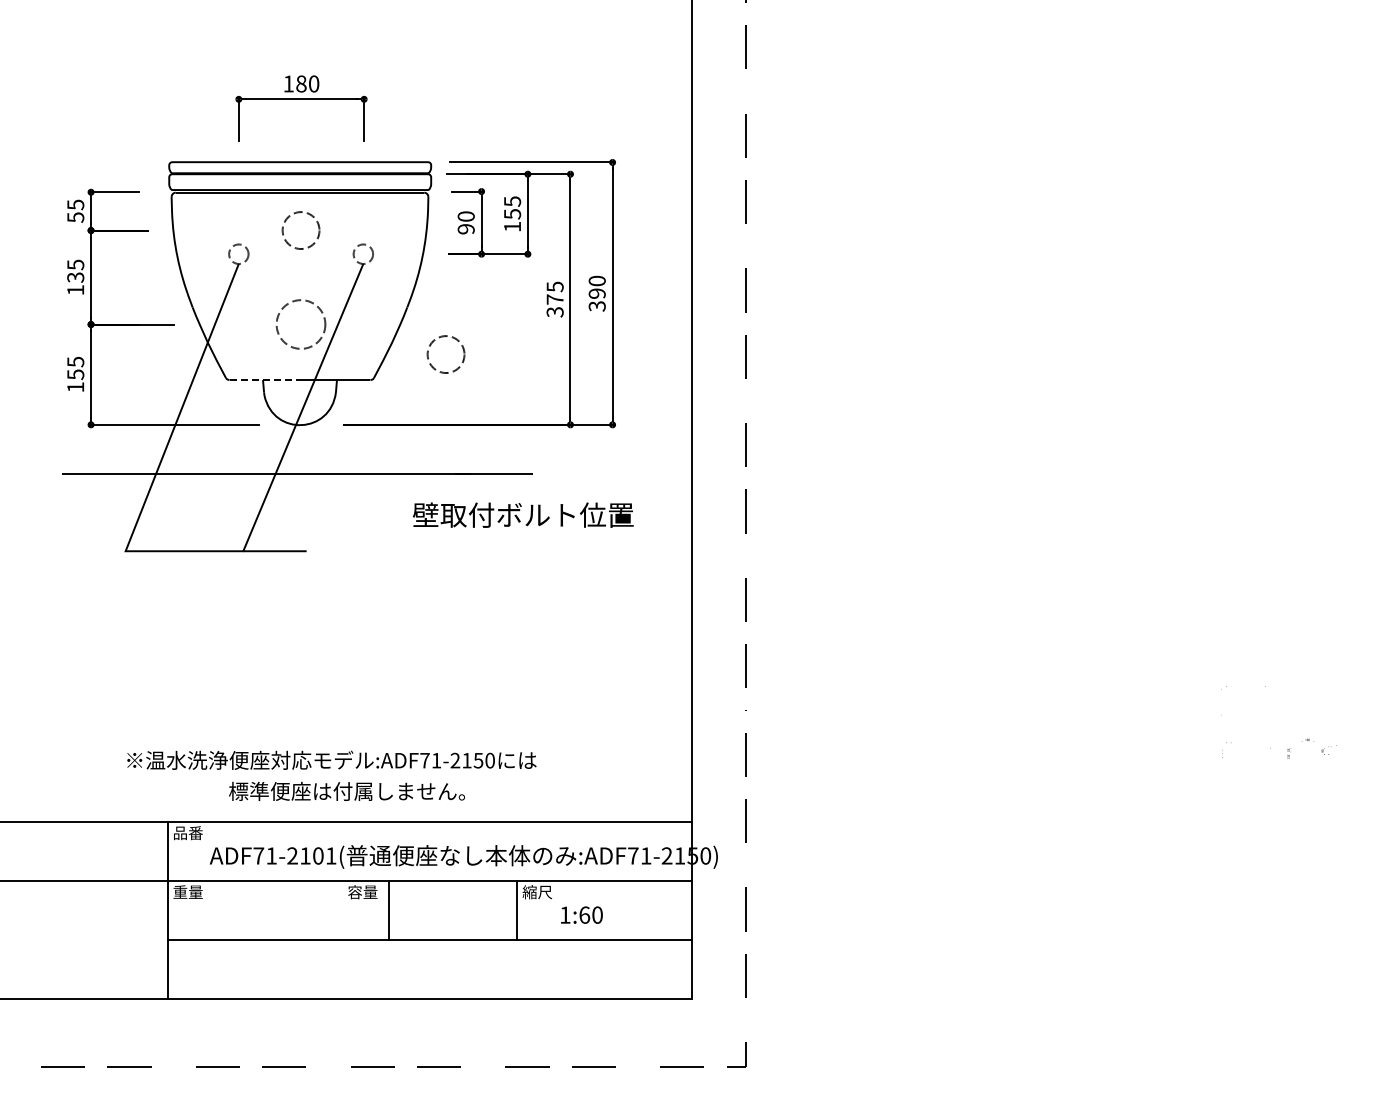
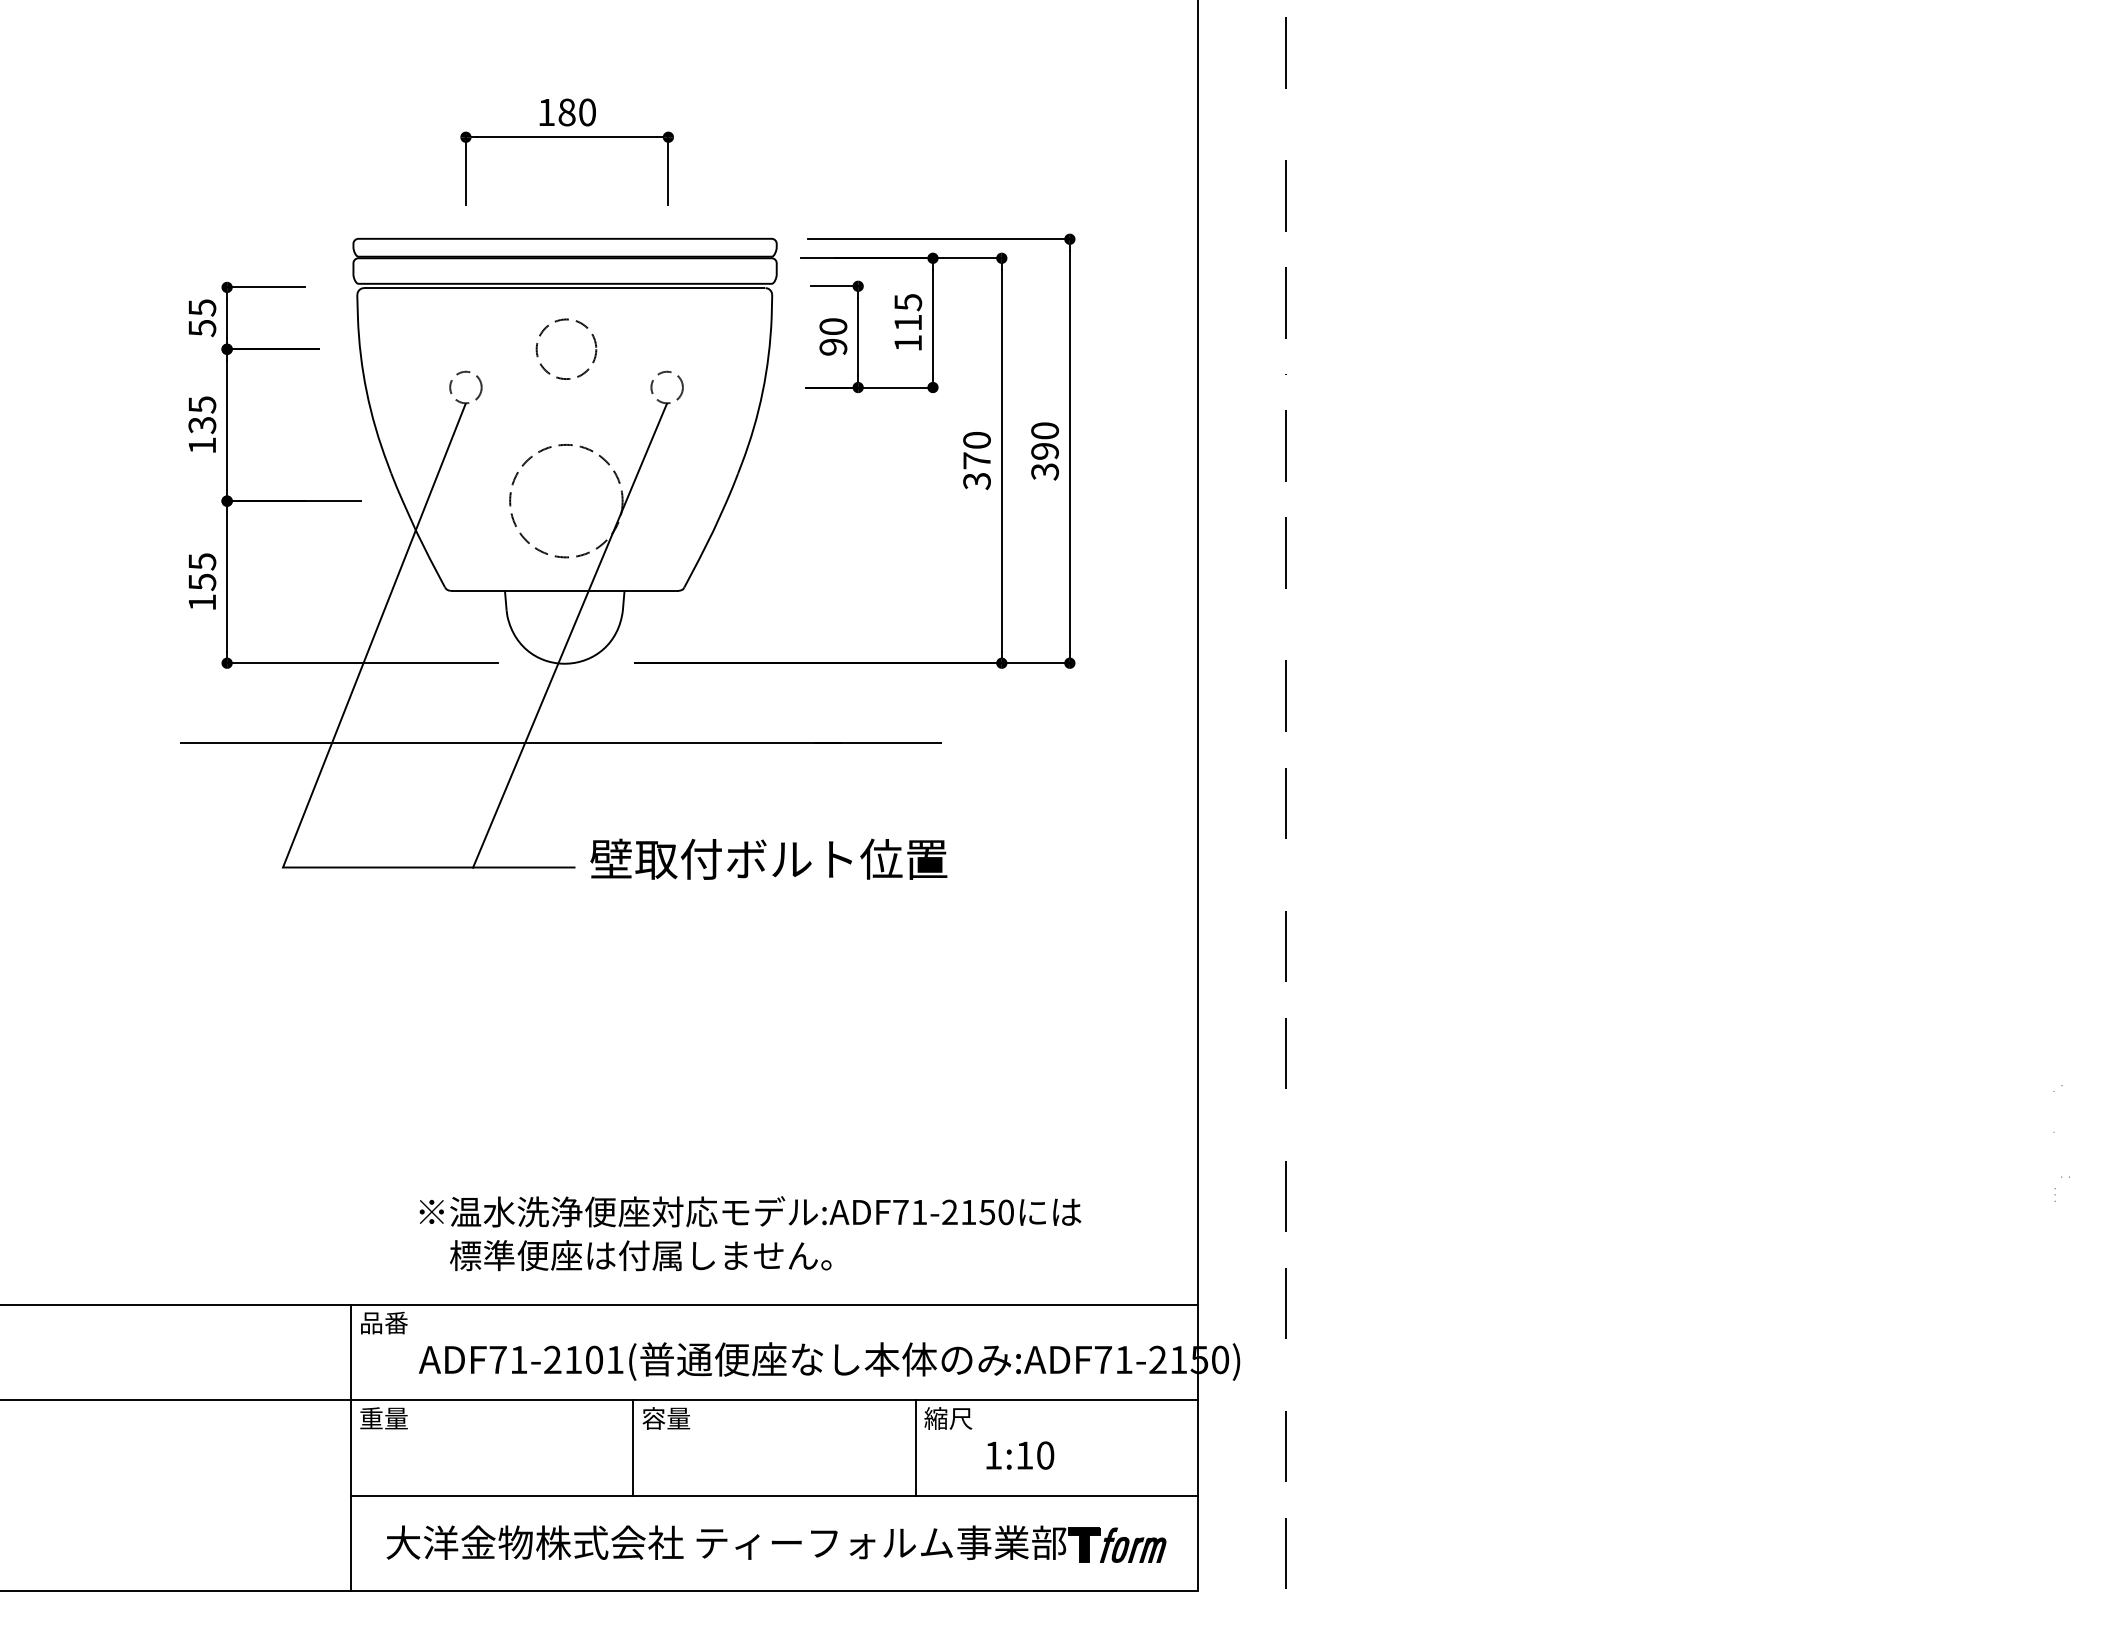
text: (512, 214) -> (908, 323), 155 -> 115
text: (554, 286) -> (975, 439), 375 -> 370
circle: (300, 324) -> (565, 501), size x1.43
circle: (445, 354) -> (799, 549), removed
line: (265, 380) -> (508, 591), dashed -> solid
text: (523, 514) -> (769, 858), moved
text: (331, 759) -> (749, 1210), moved
line: (388, 910) -> (633, 1448), moved
text: (584, 914) -> (1024, 1454), 1:60 -> 1:10
part: (431, 969) -> (777, 1543), added

